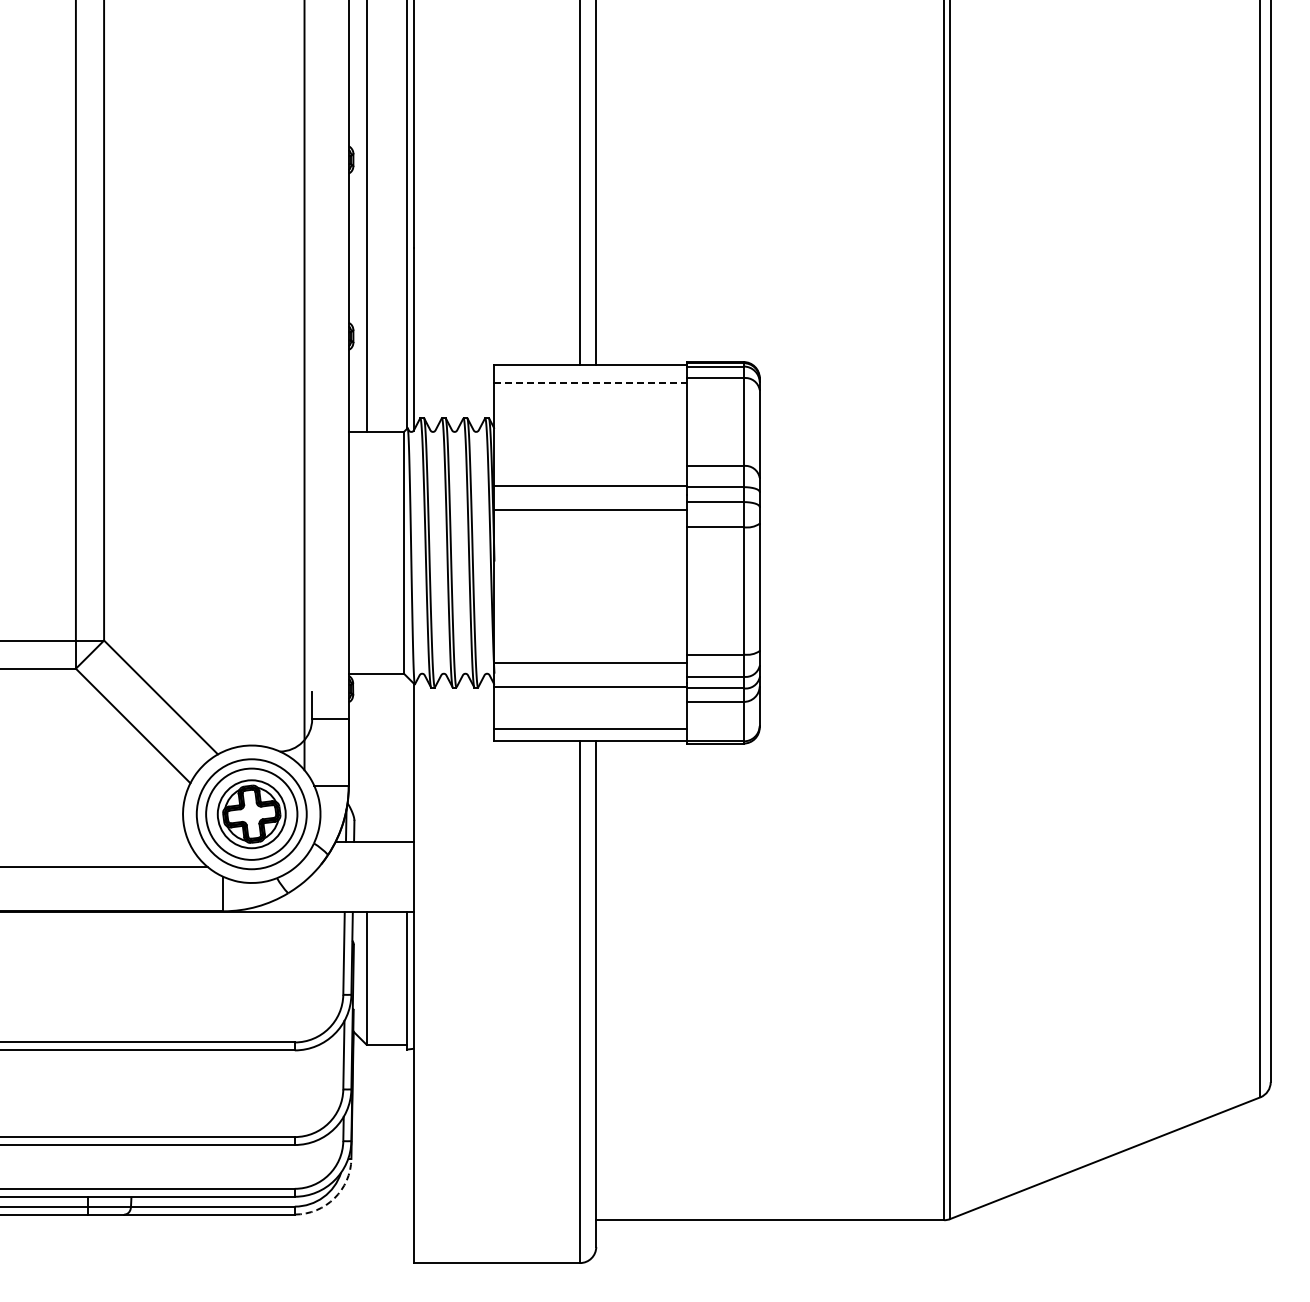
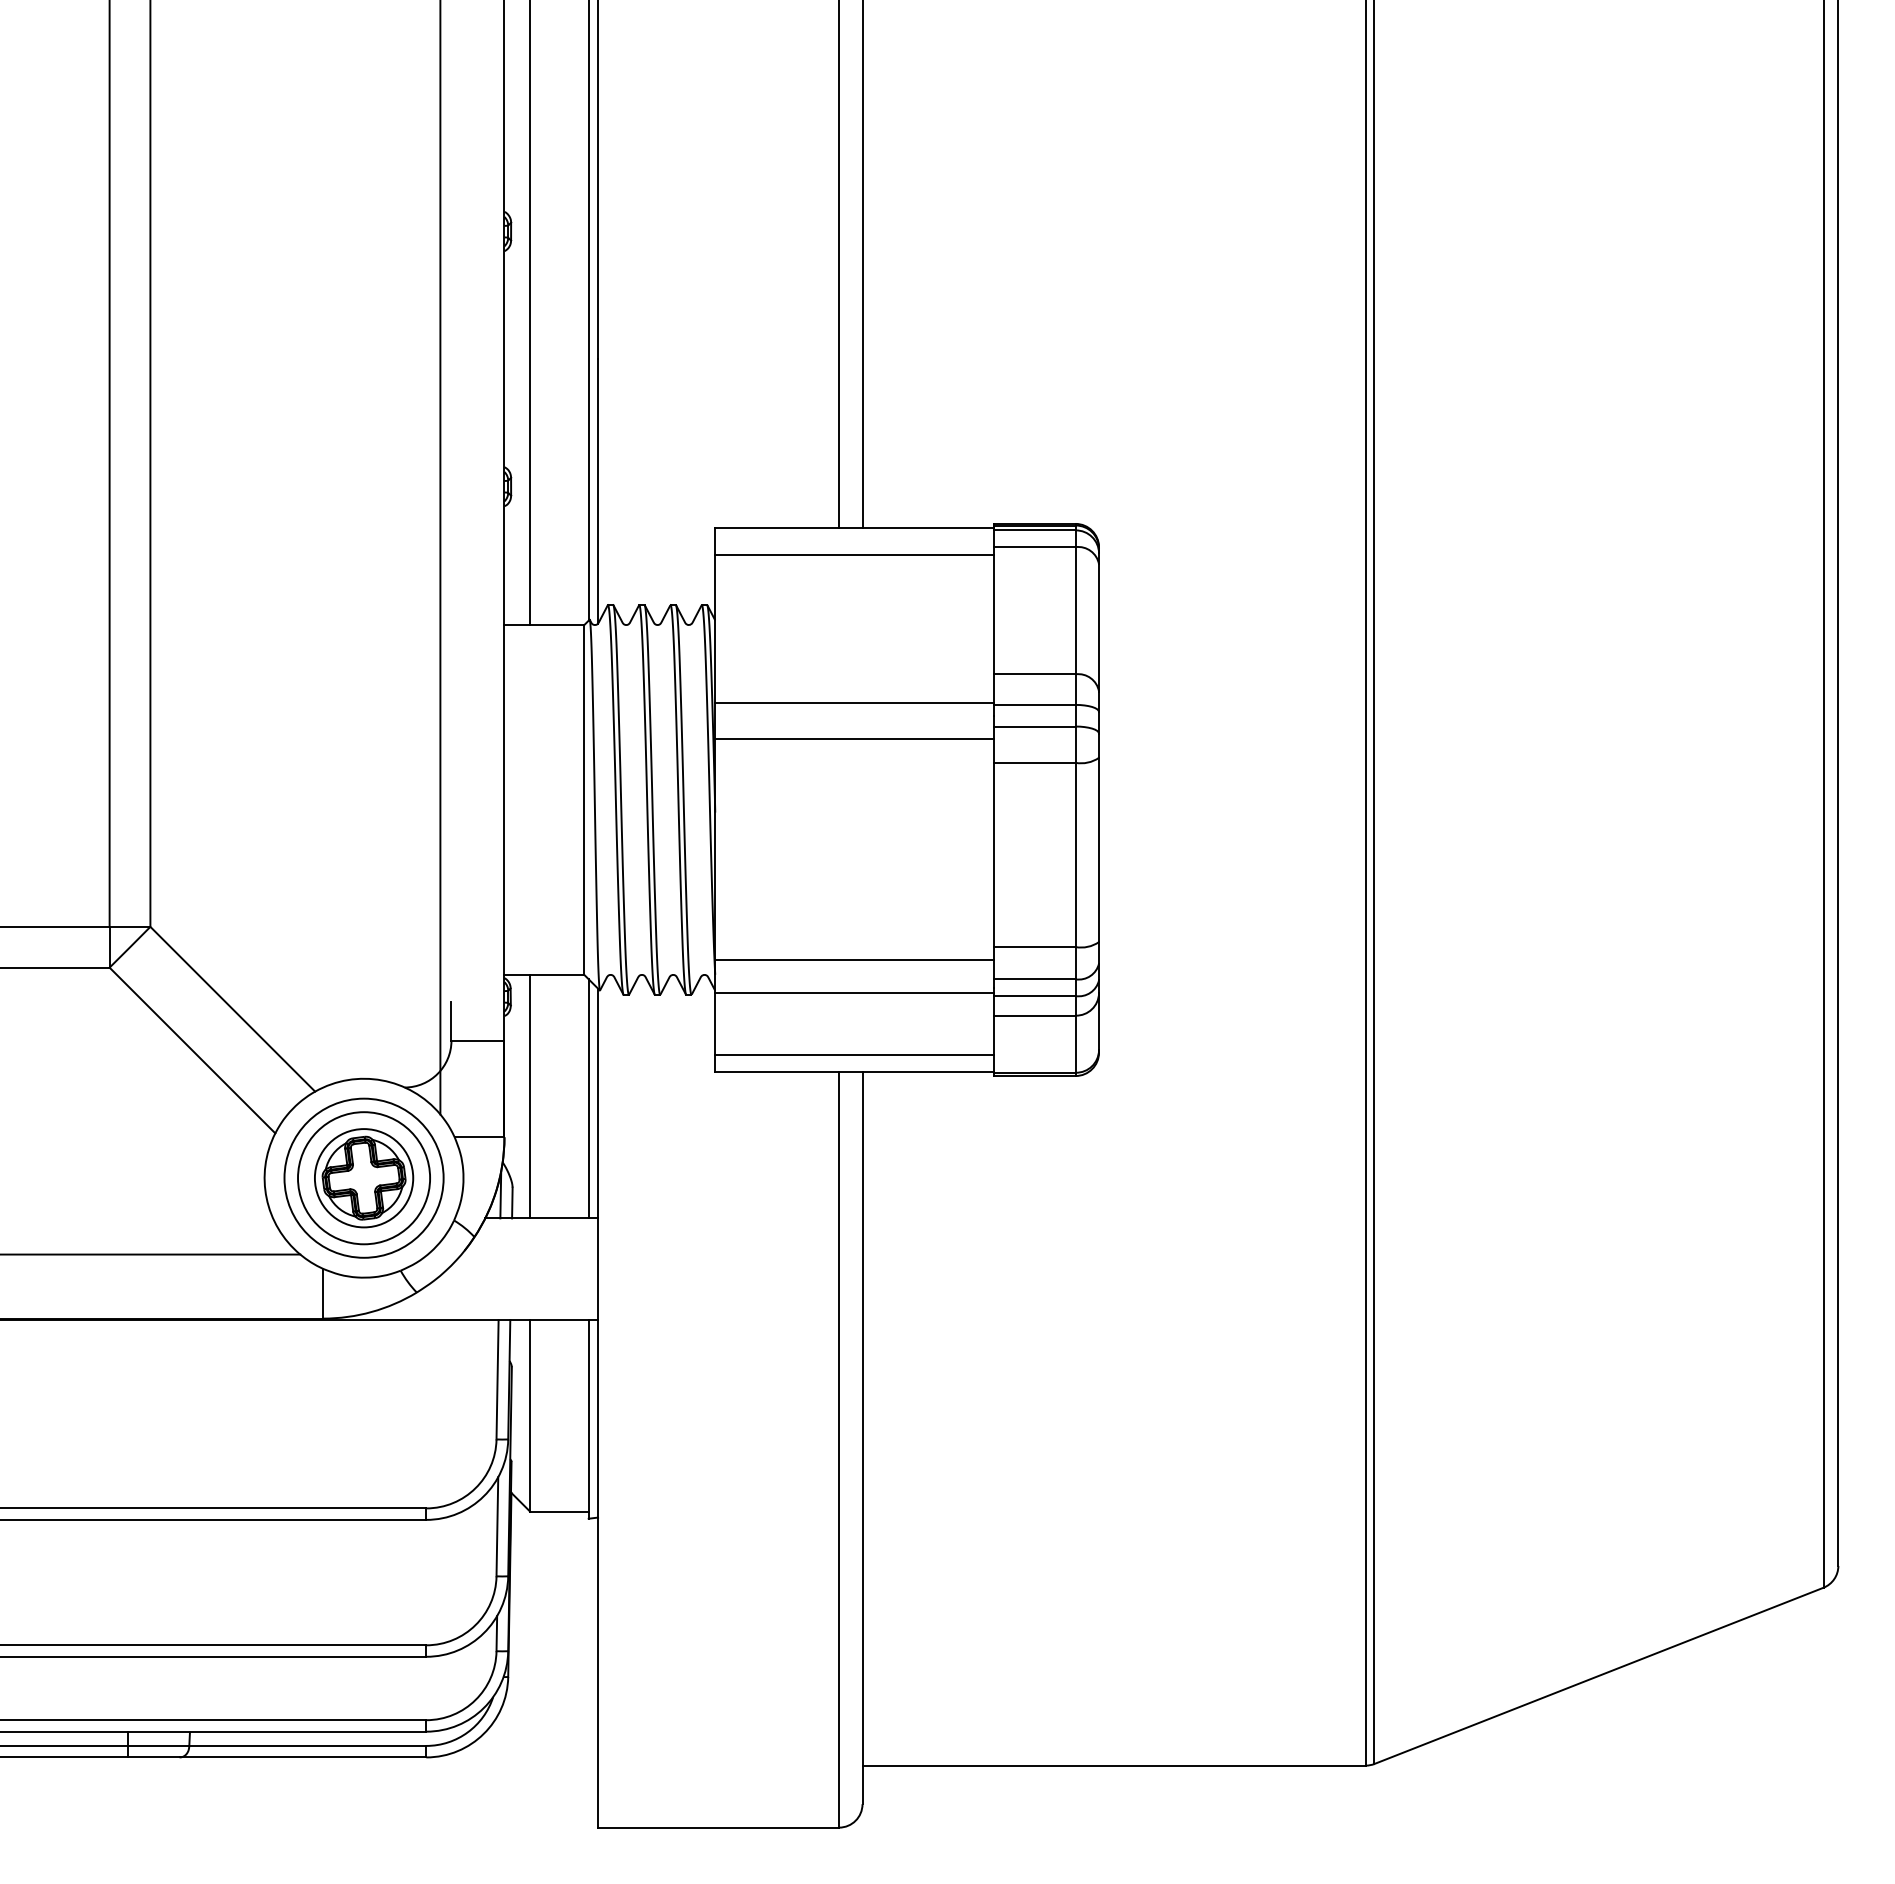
line: (591, 383) -> (855, 554), dashed -> solid
line: (366, 757) -> (530, 1096), added
line: (407, 759) -> (589, 1098), added
arc: (334, 1198) -> (483, 1734), dashed -> solid

